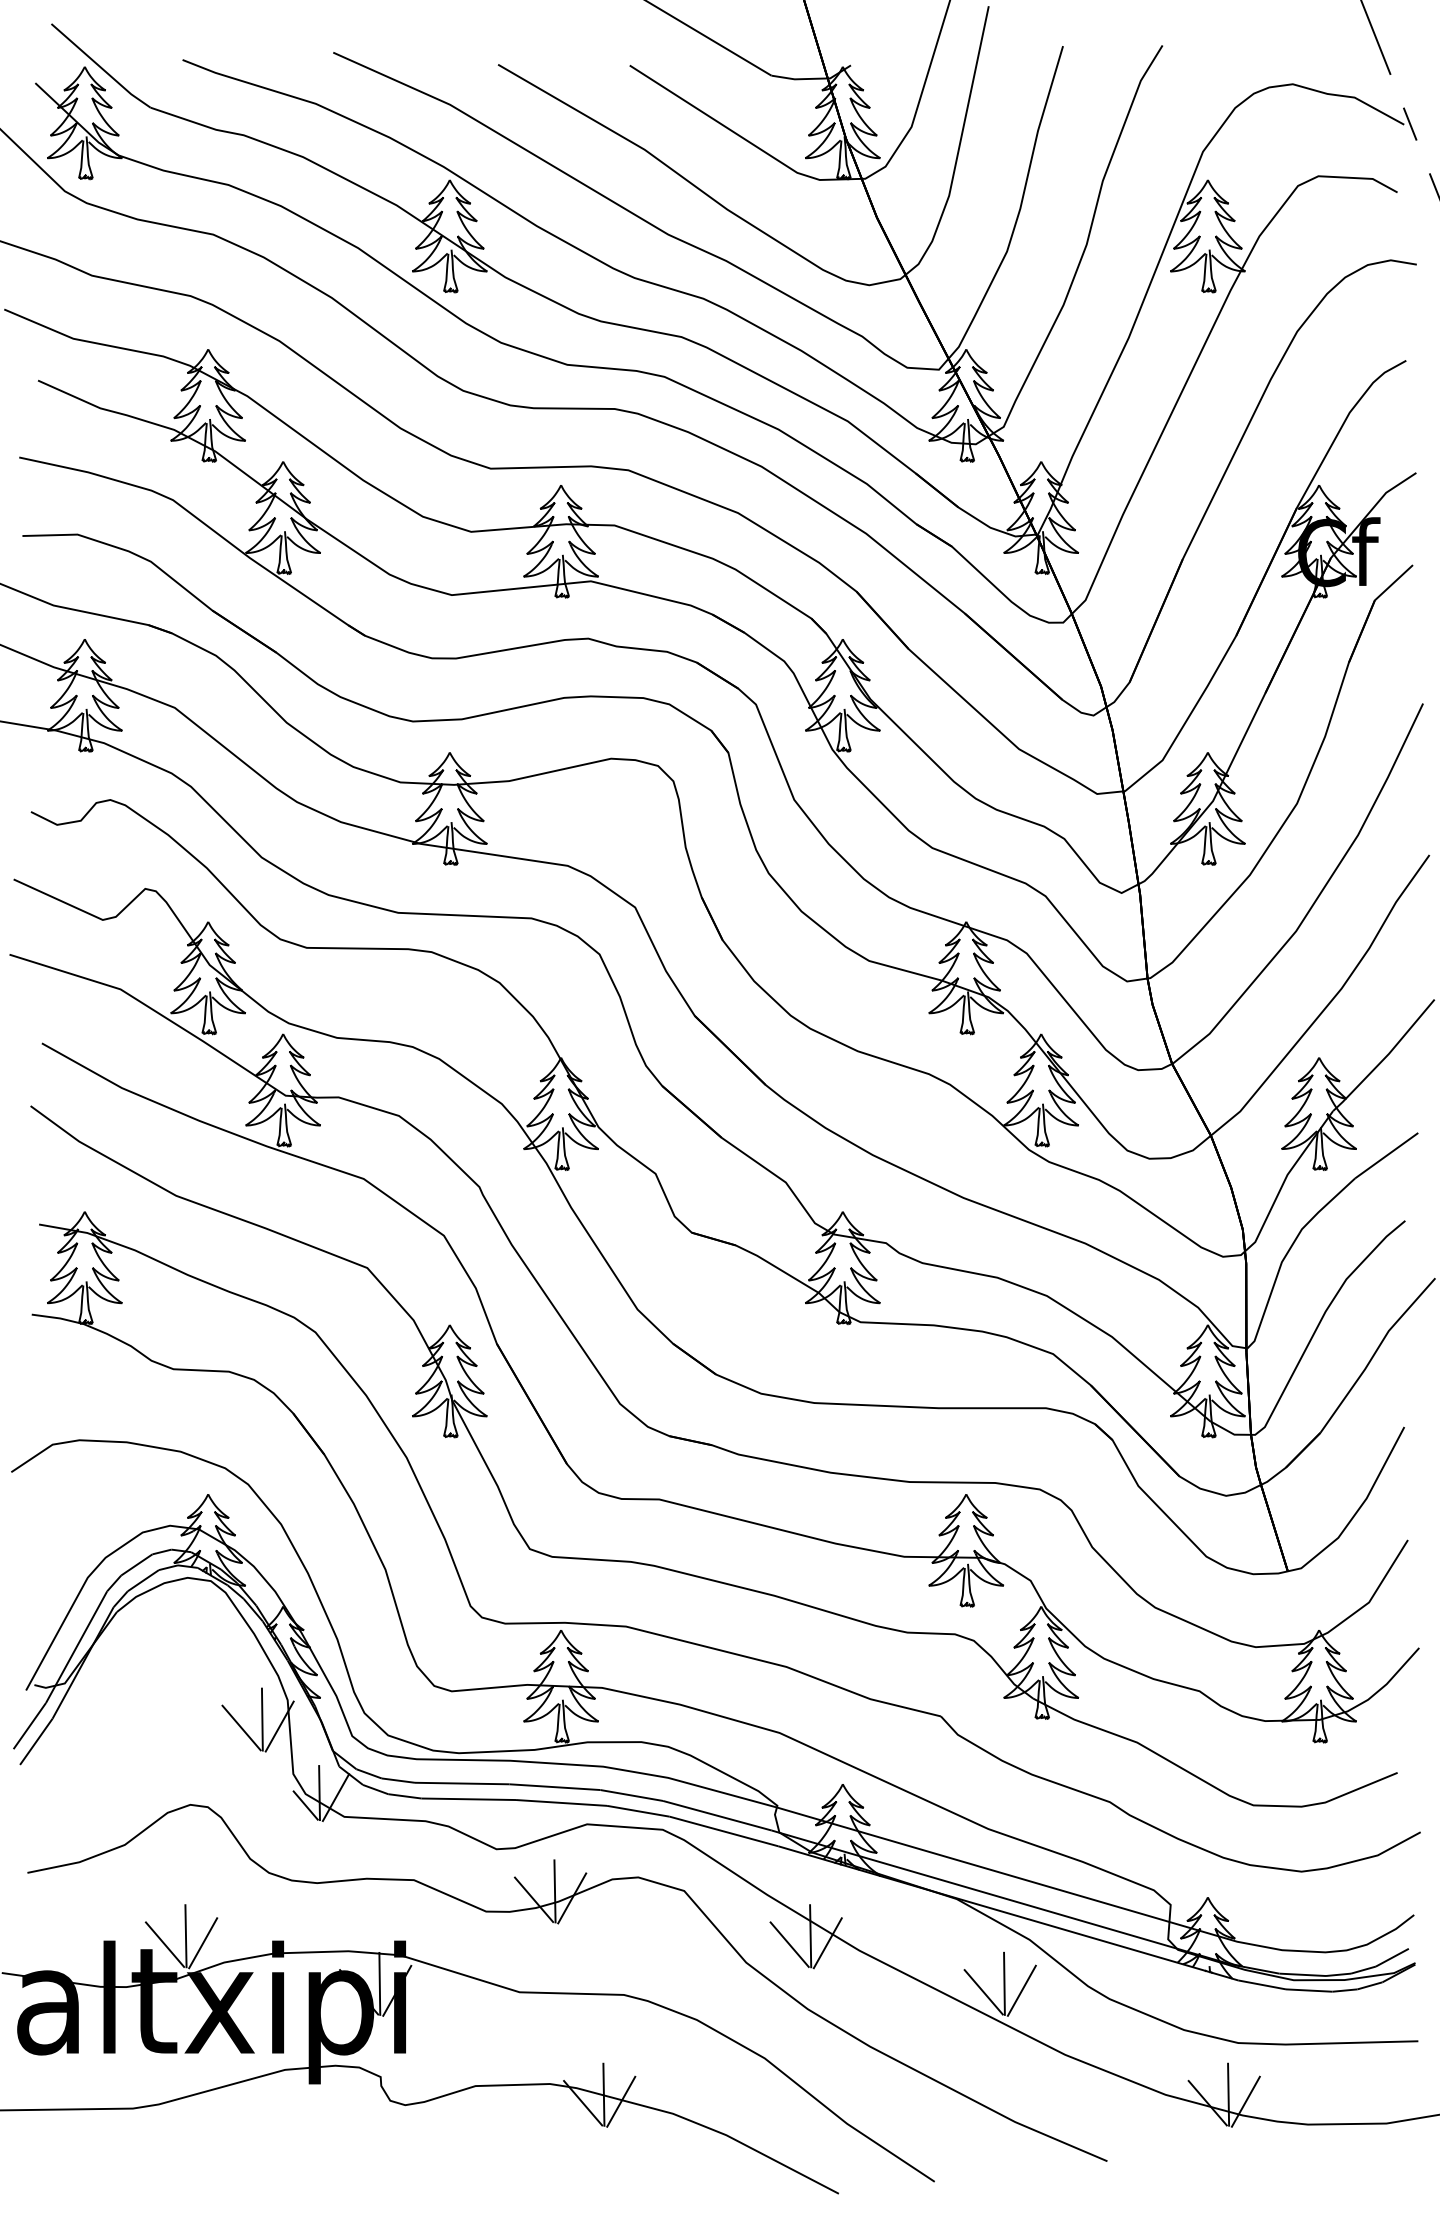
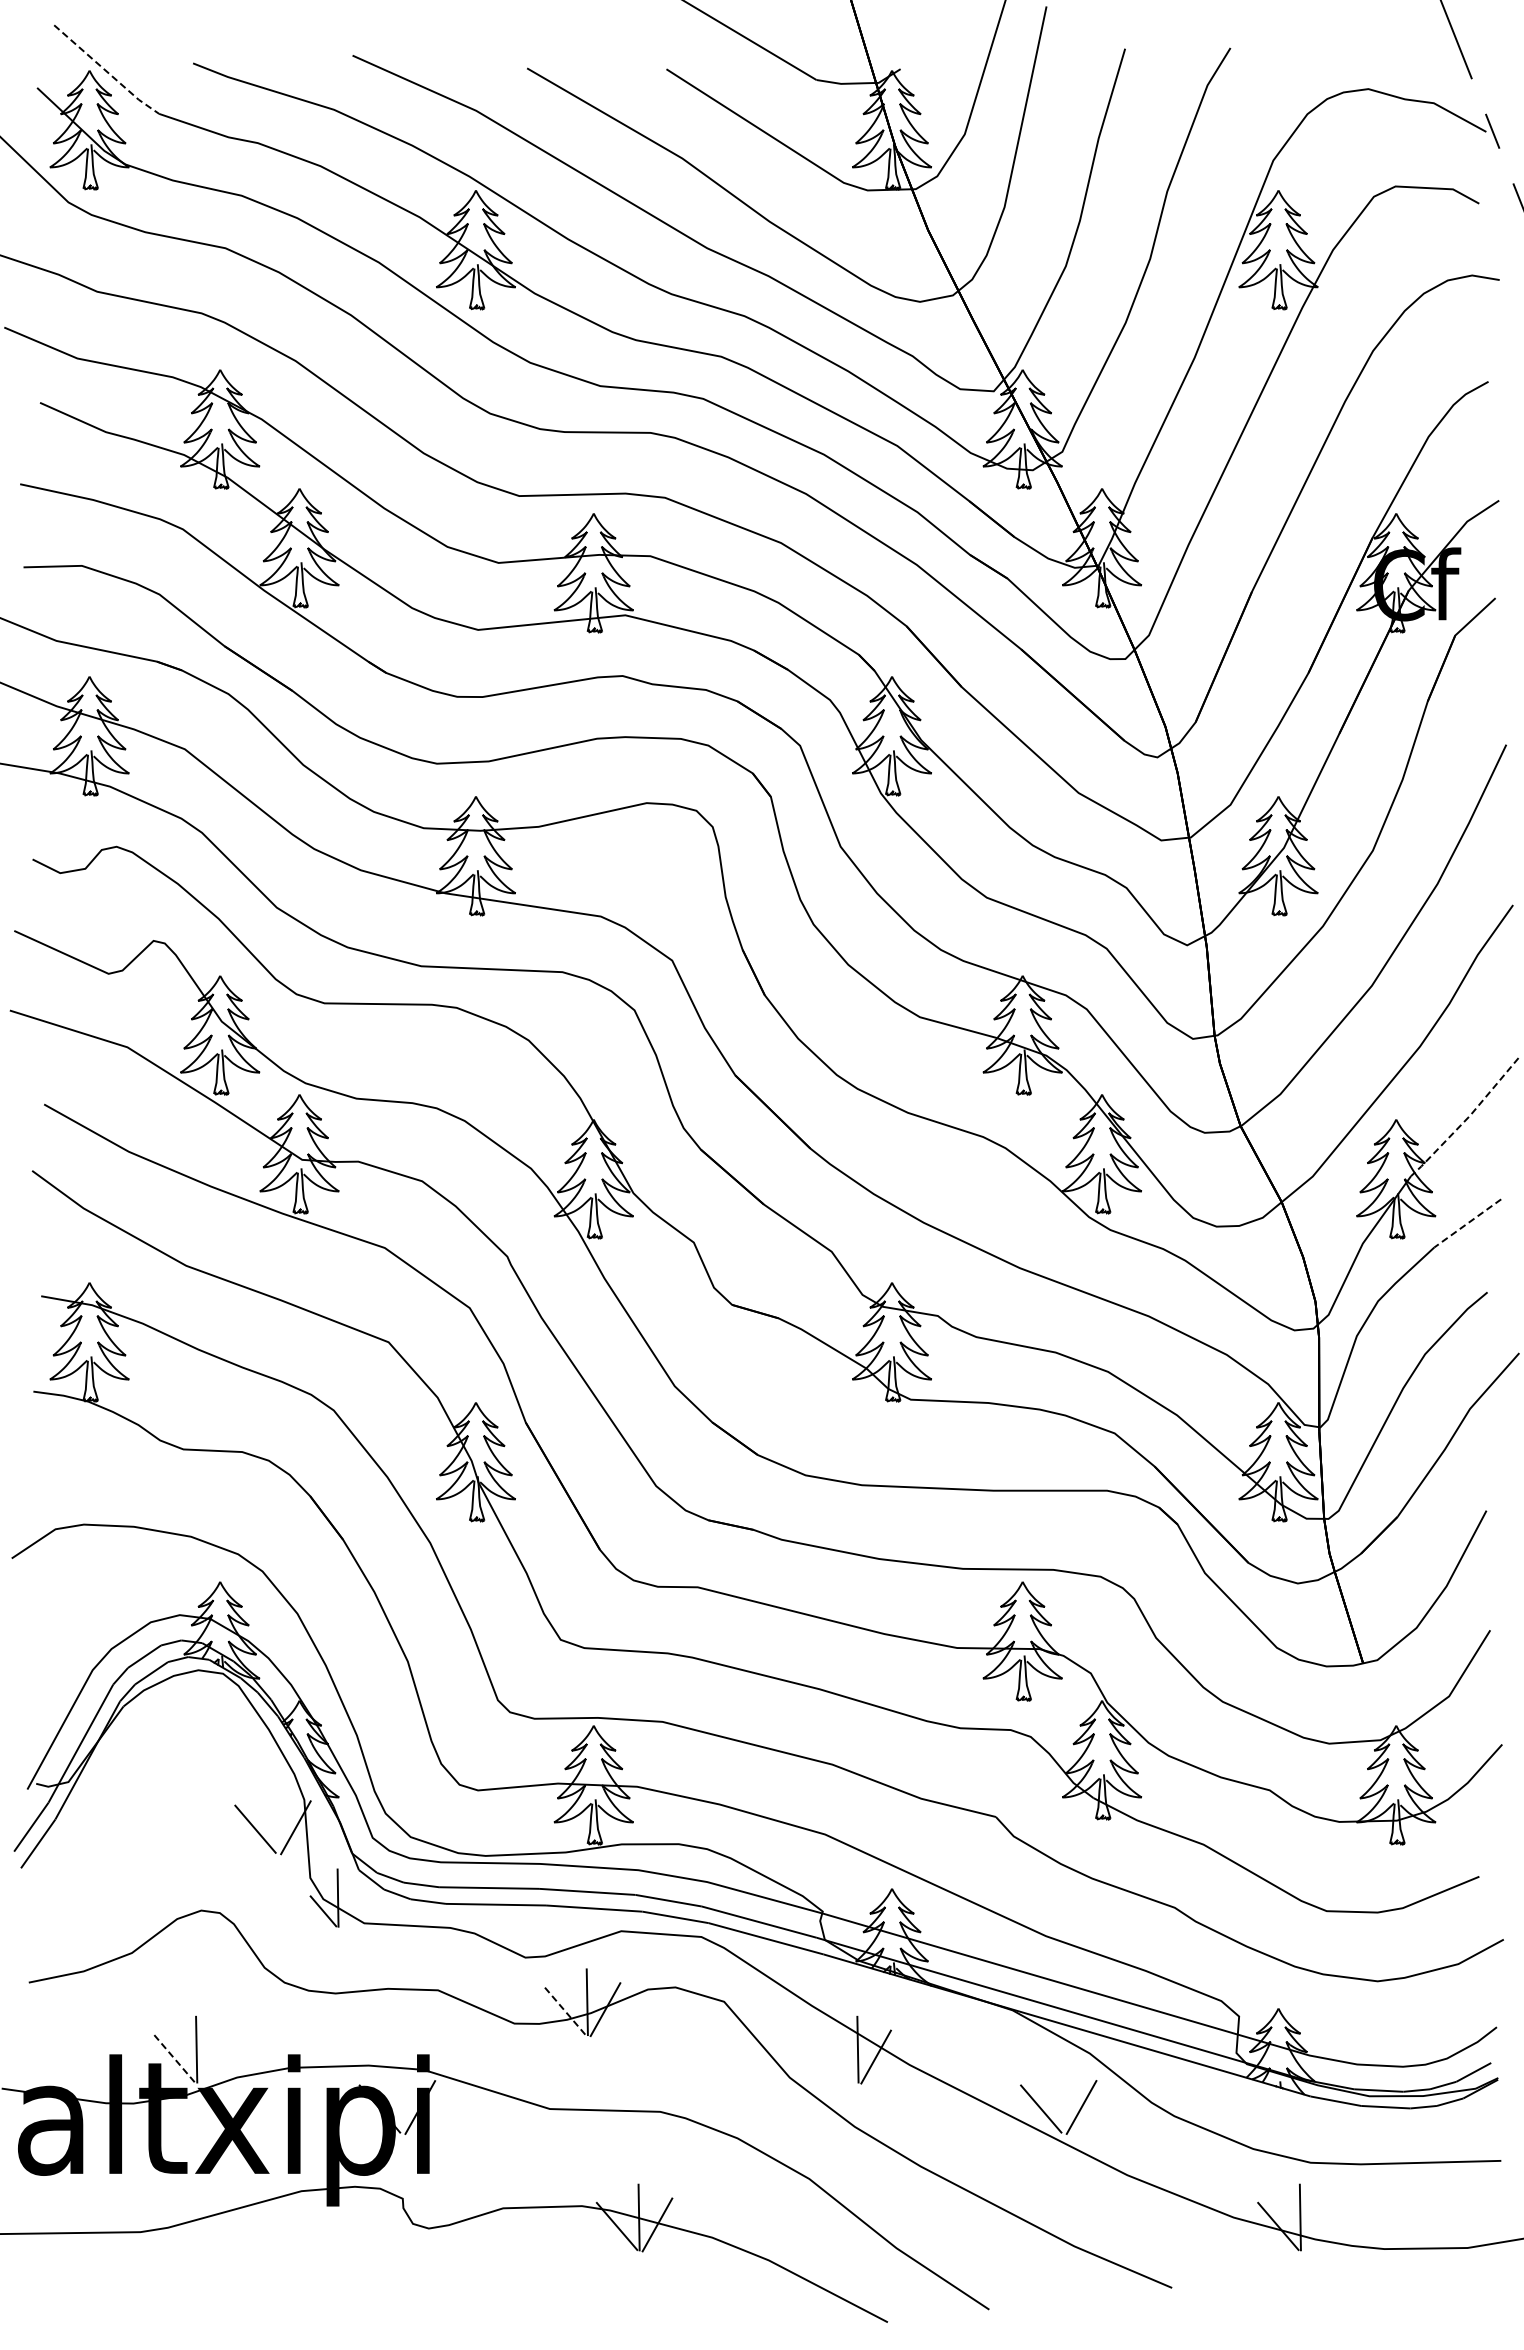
line: (100, 67) -> (106, 71), solid -> dashed
line: (1385, 1057) -> (1466, 1119), solid -> dashed
line: (1386, 1155) -> (1467, 1223), solid -> dashed
line: (262, 1719) -> (277, 1820), removed
line: (336, 1797) -> (355, 1902), removed
line: (534, 1900) -> (565, 2011), solid -> dashed
line: (202, 1942) -> (214, 2056), removed
line: (165, 1944) -> (174, 2058), solid -> dashed
line: (789, 1944) -> (835, 2058), removed
line: (379, 1983) -> (401, 2099), removed
line: (1003, 1983) -> (1062, 2099), removed
line: (1245, 2101) -> (1318, 2224), removed

